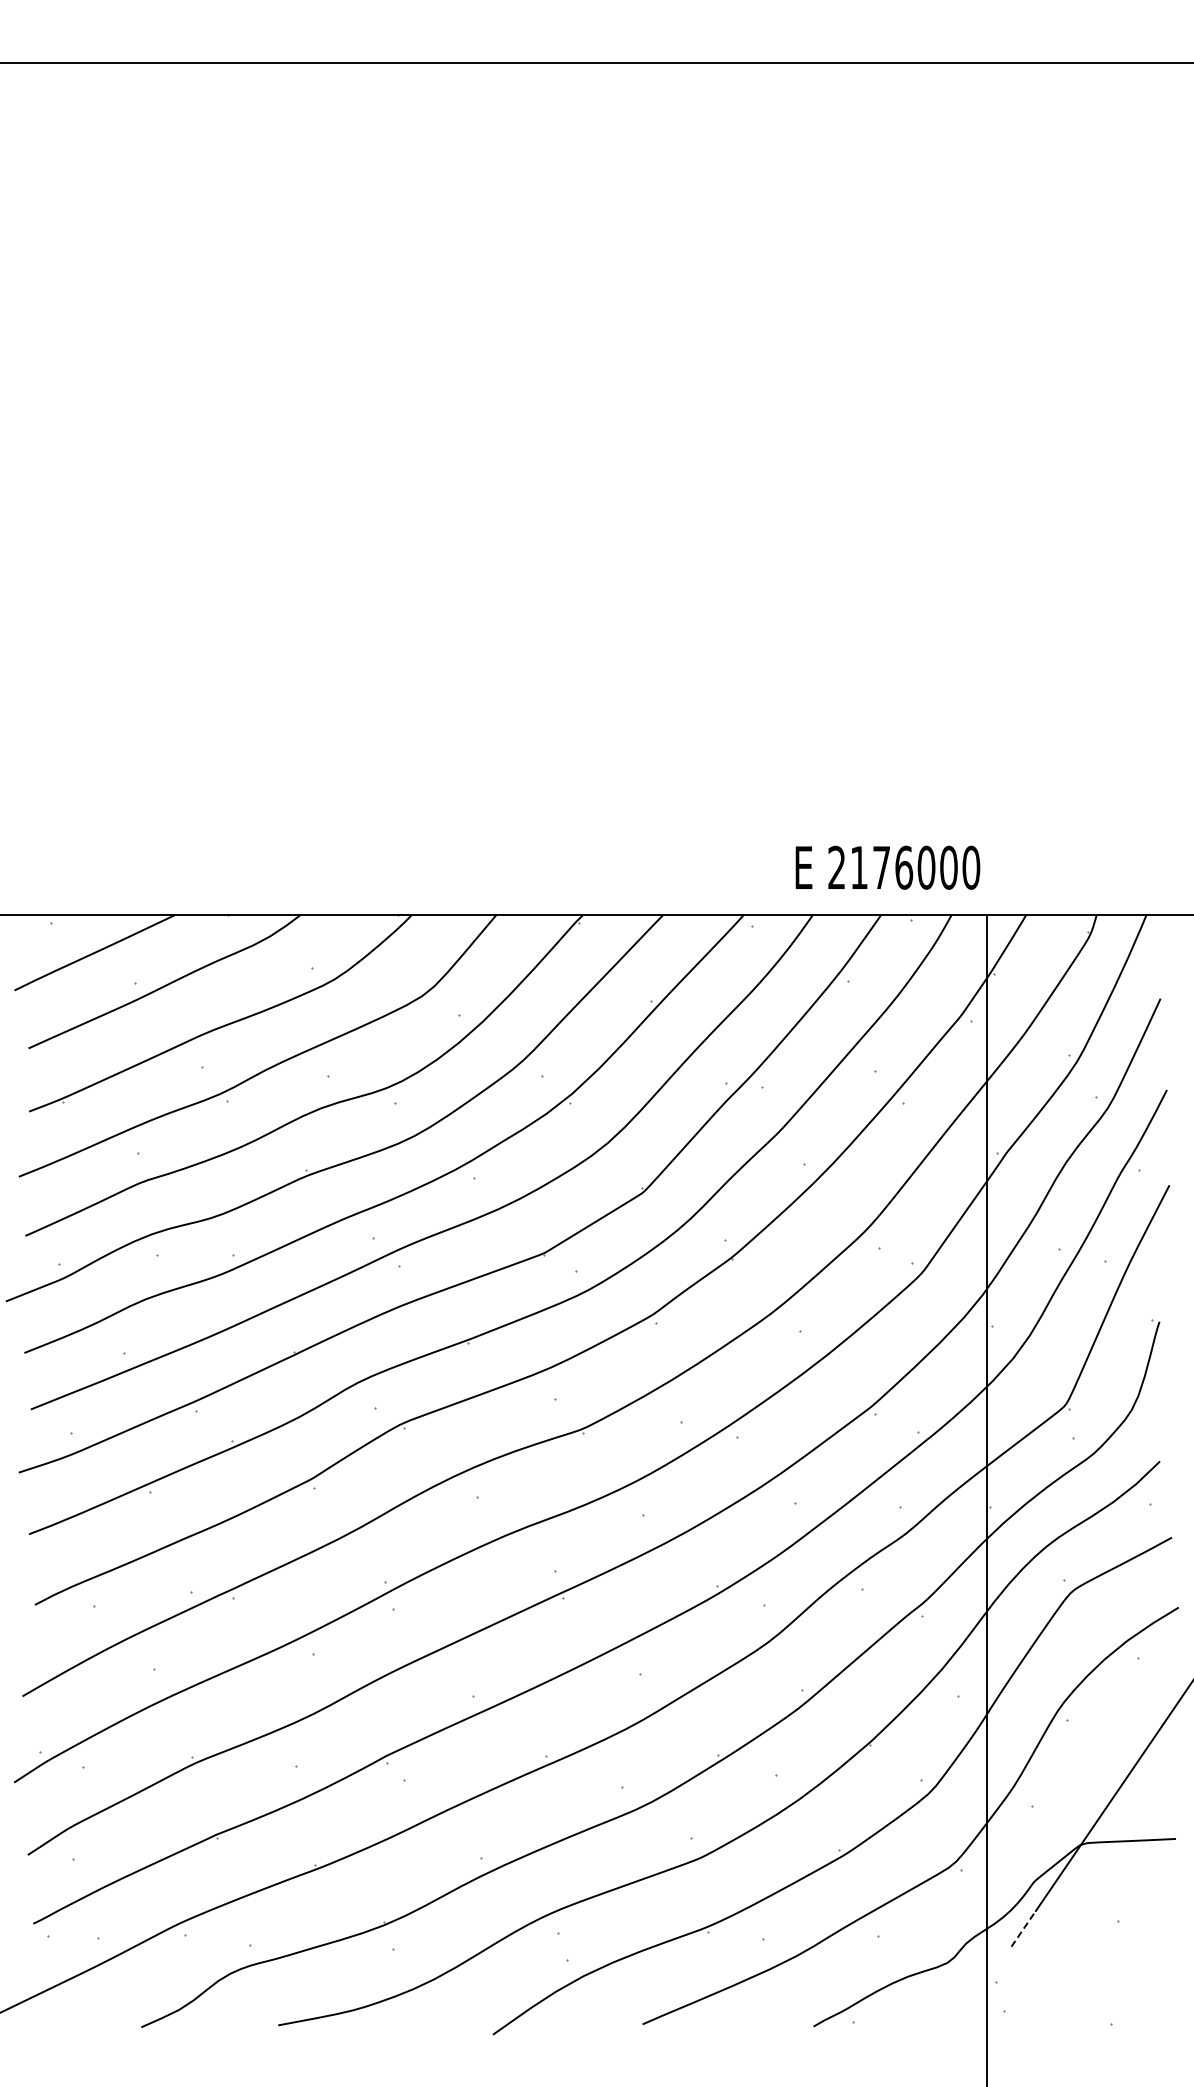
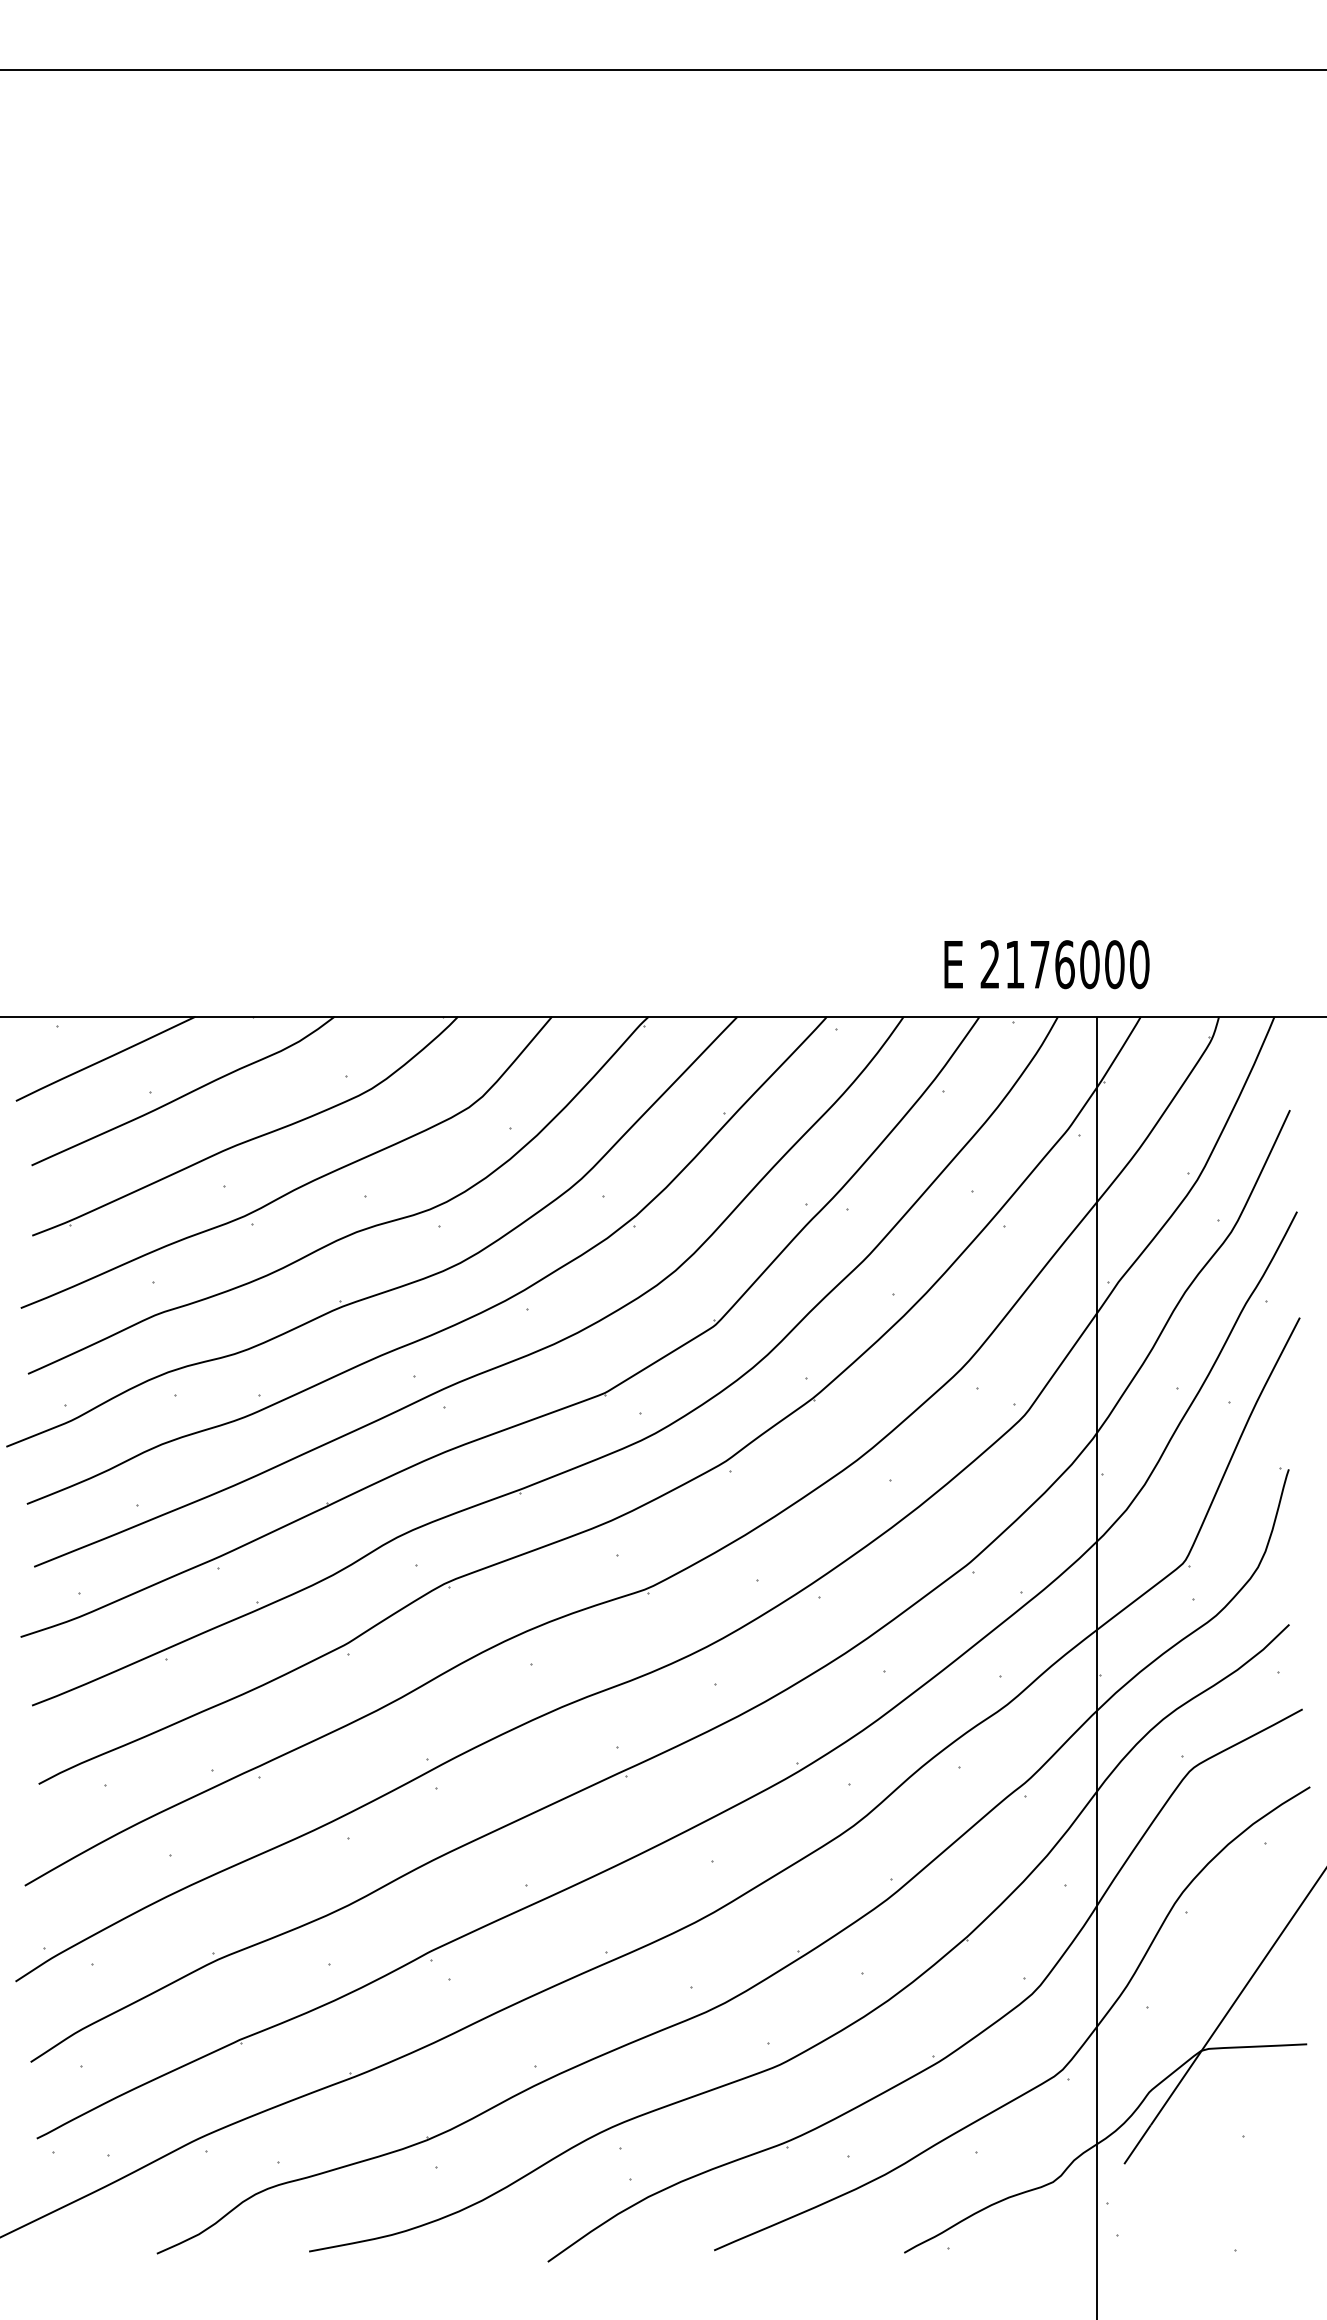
text: (887, 867) -> (1046, 964), moved
line: (1023, 1928) -> (1137, 2143), dashed -> solid

